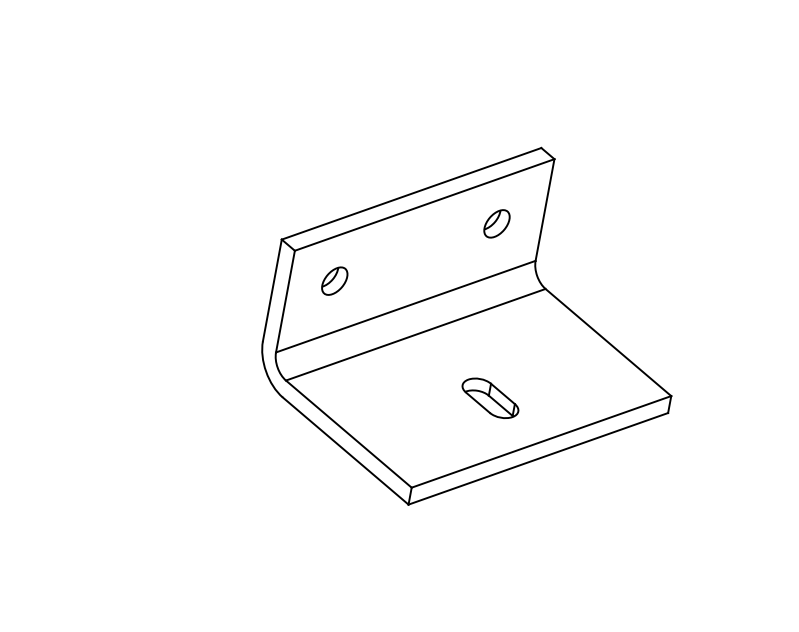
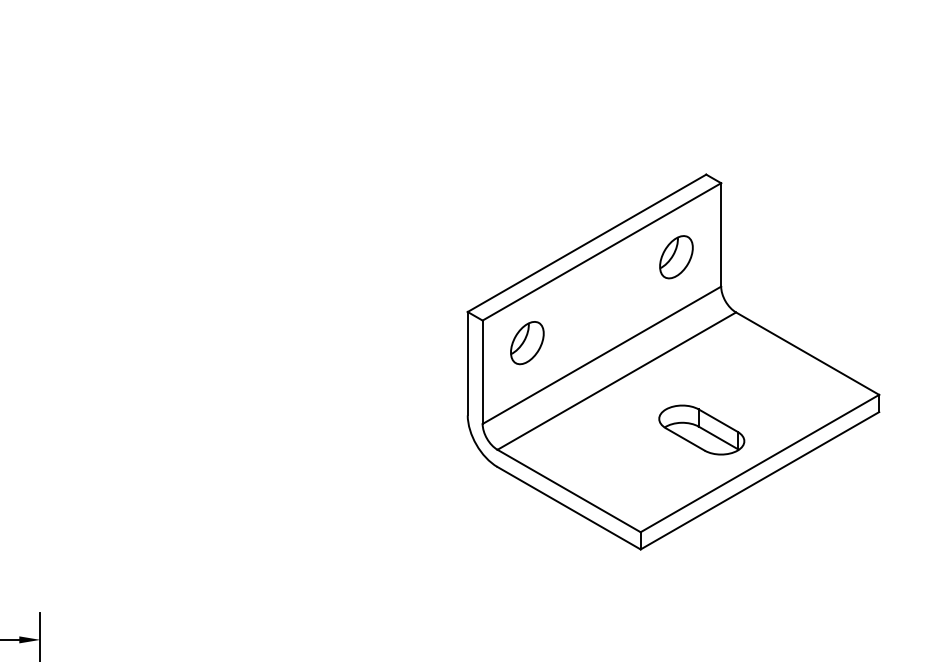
part: (496, 224) -> (676, 257), size x1.43
part: (334, 281) -> (527, 343), size x1.43
part: (490, 397) -> (701, 429), size x1.43

